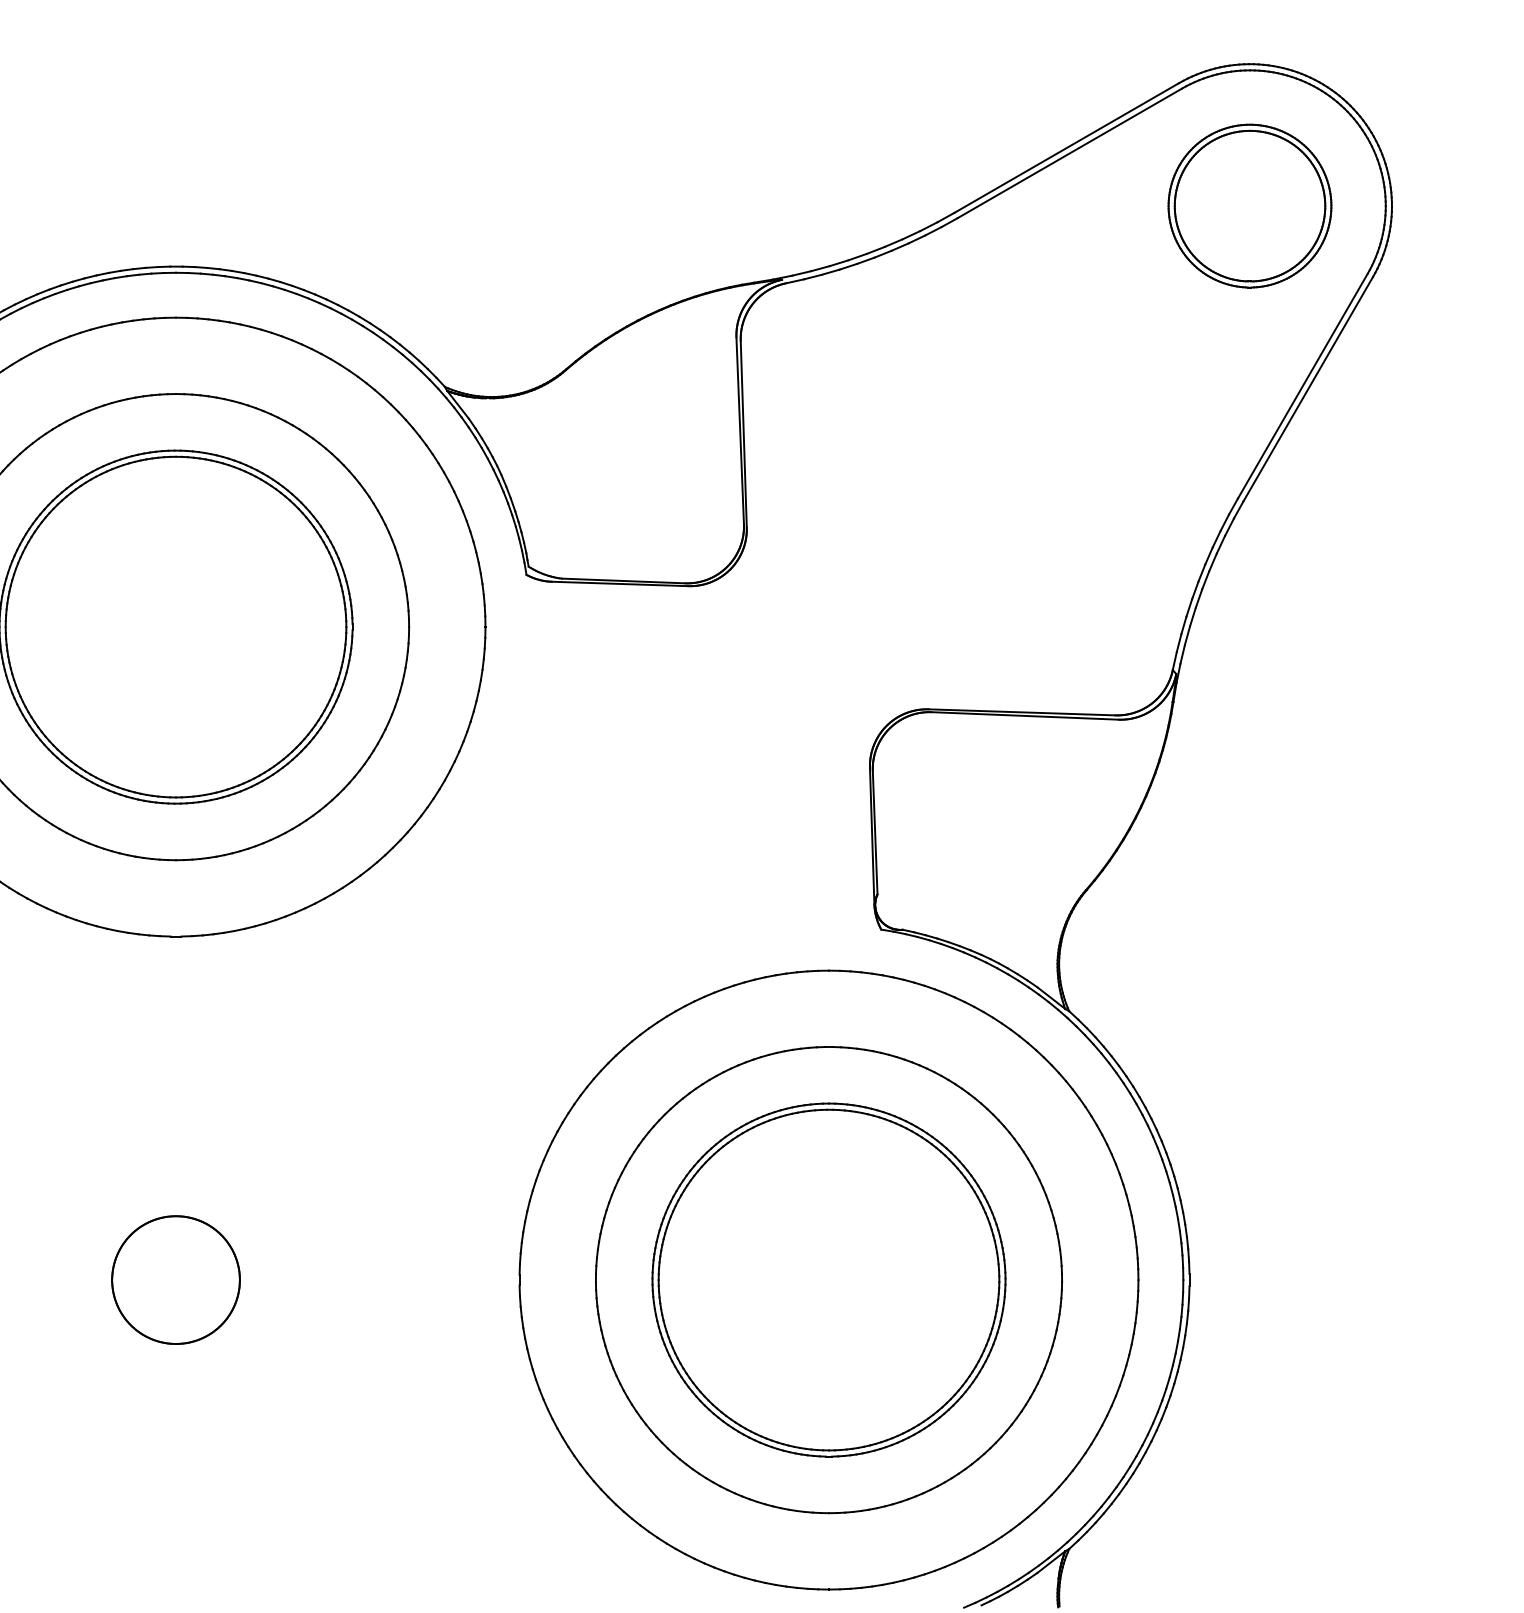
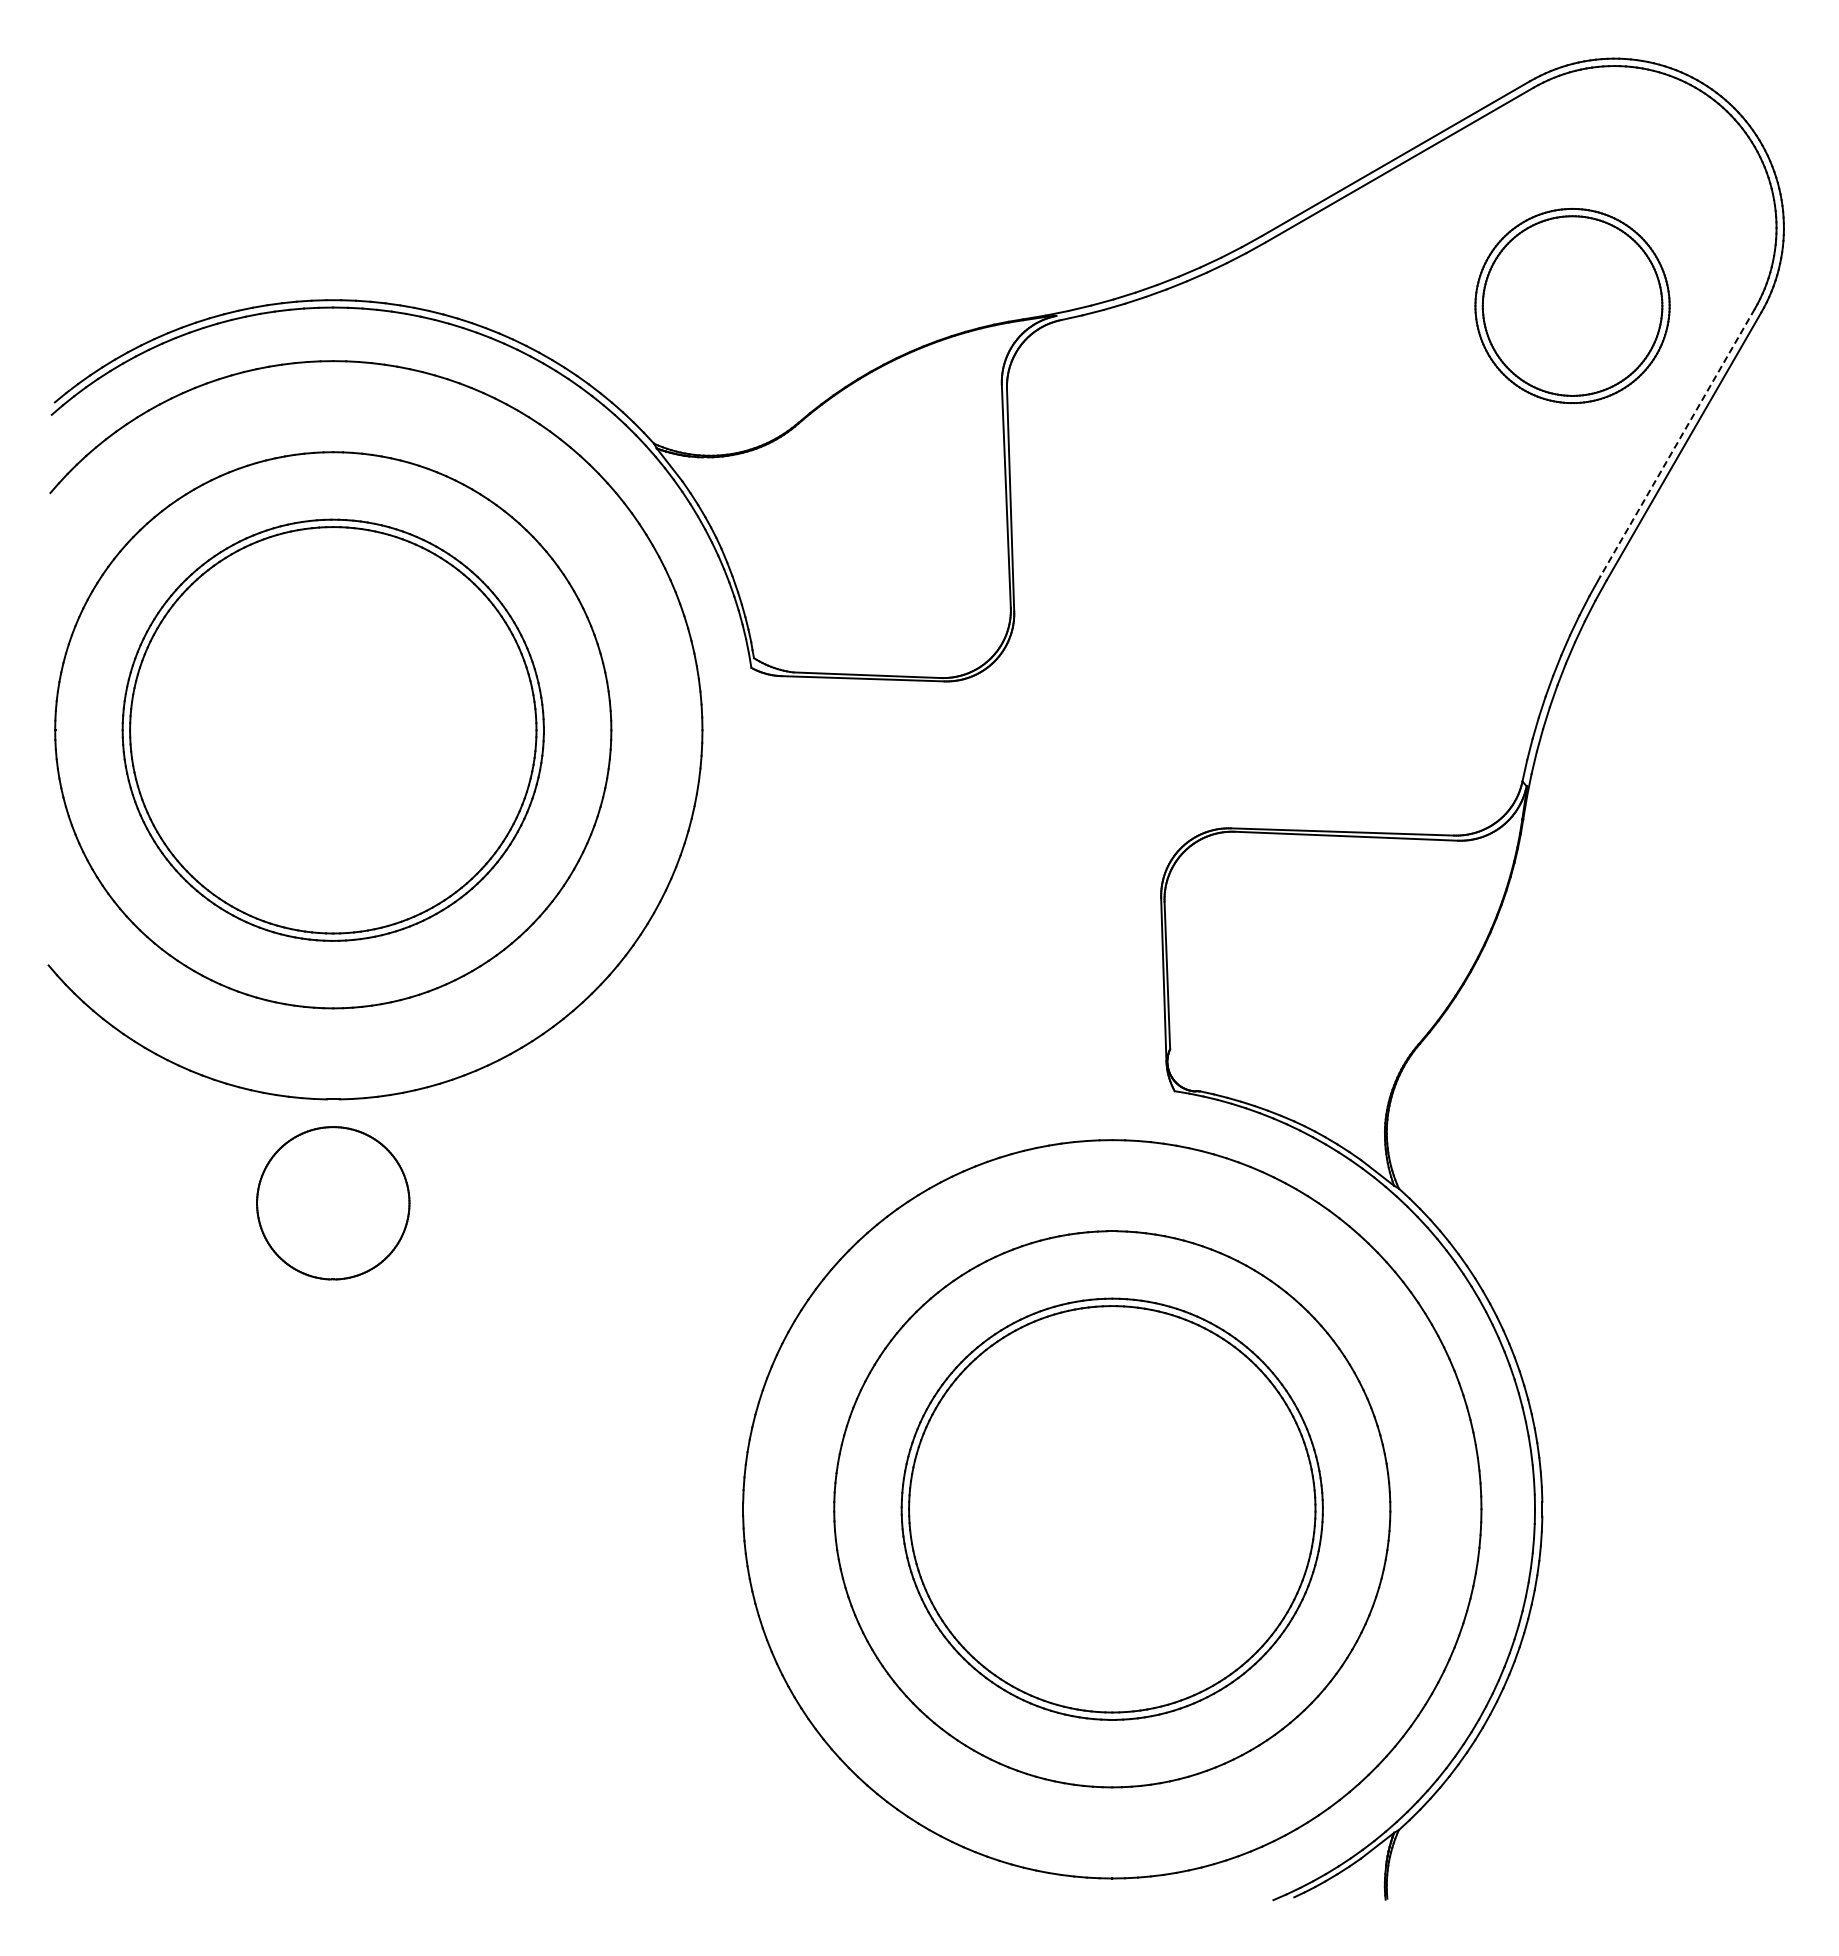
part: (1249, 205) -> (1572, 305), moved
line: (1302, 385) -> (1677, 442), solid -> dashed
part: (176, 1280) -> (333, 1203), moved

